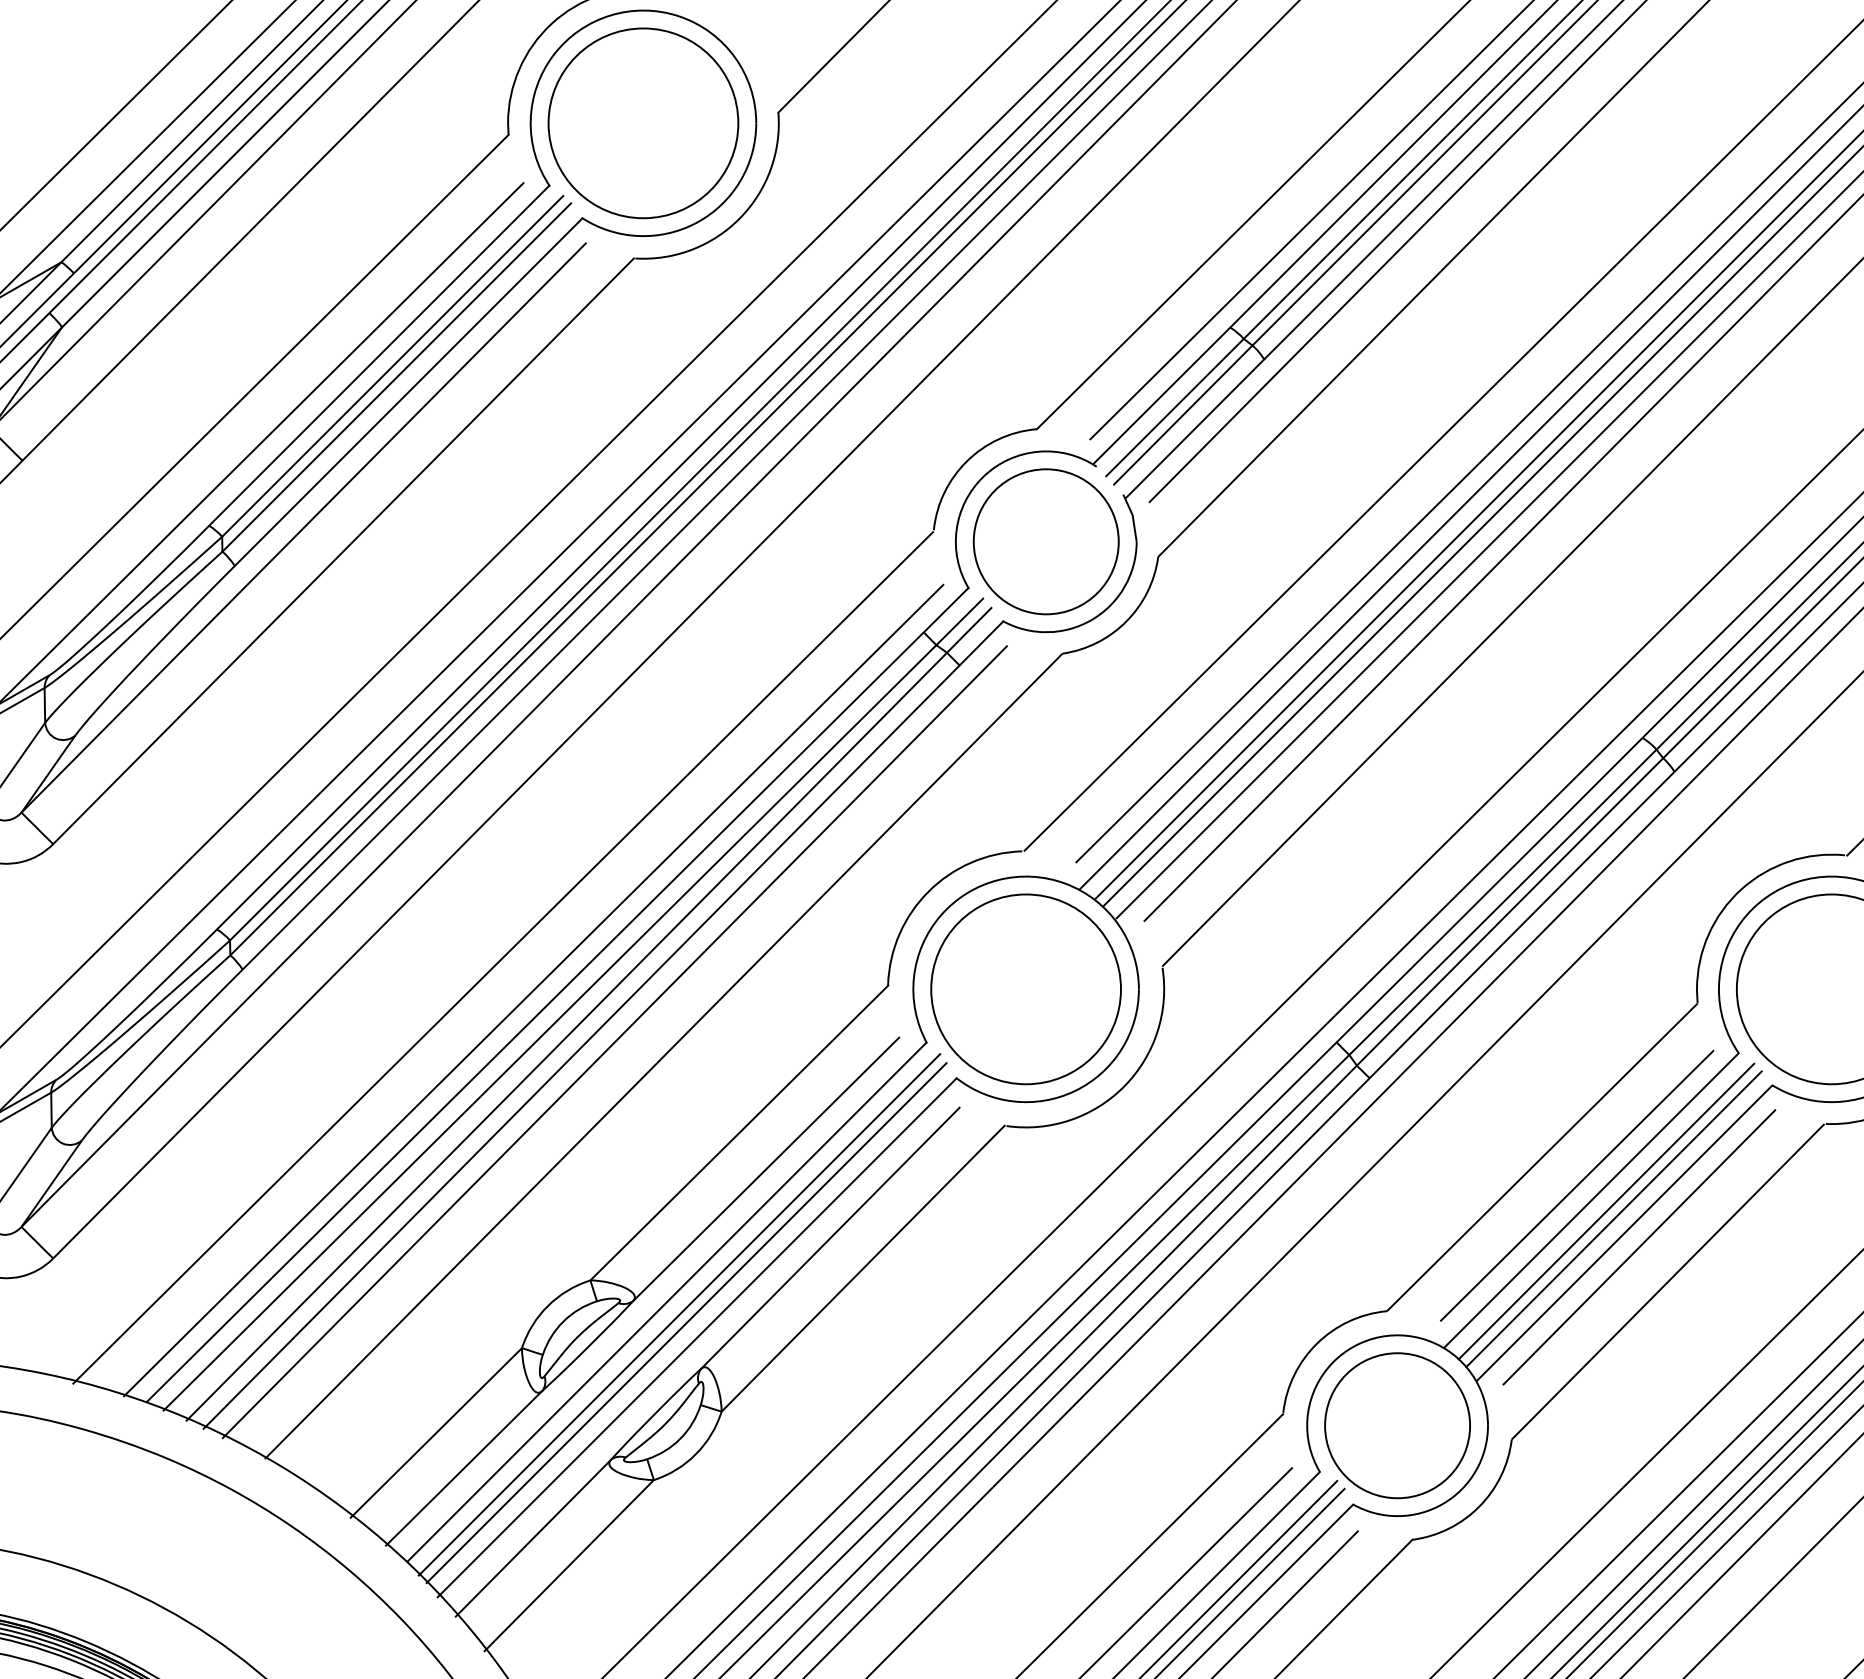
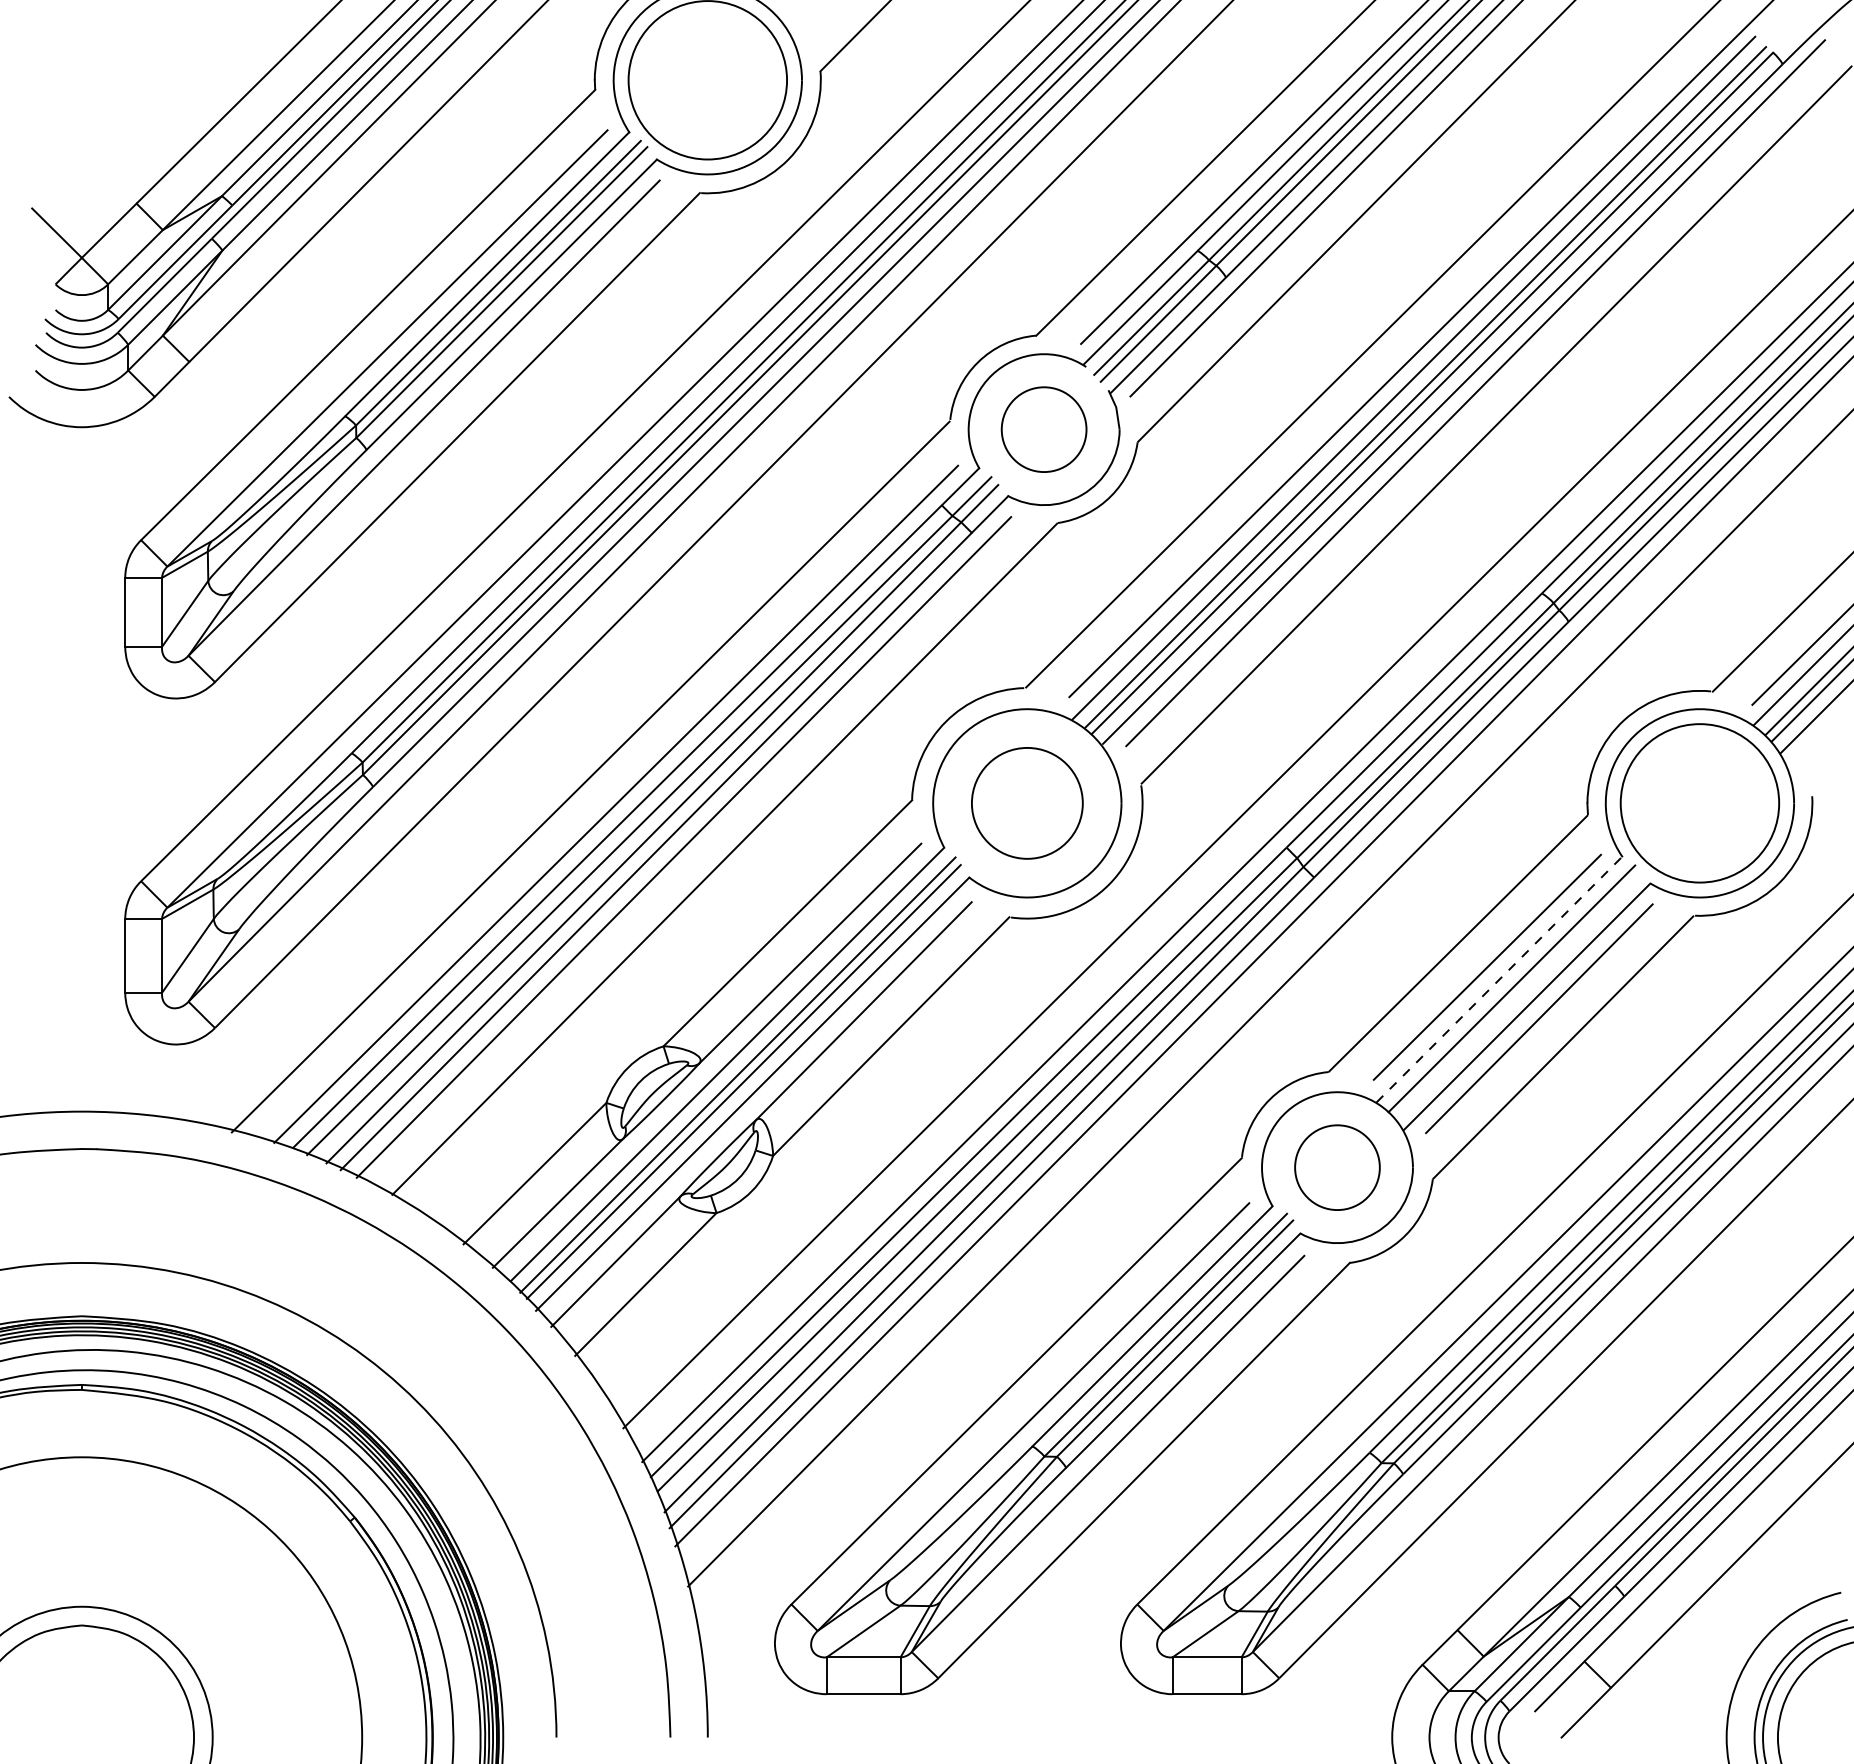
circle: (1045, 541) -> (1043, 429), size x0.7
circle: (1026, 989) -> (1027, 803), size x0.7
line: (1591, 1200) -> (1499, 979), solid -> dashed
line: (1613, 1218) -> (1517, 994), removed
circle: (1397, 1425) -> (1337, 1167), size x0.7

